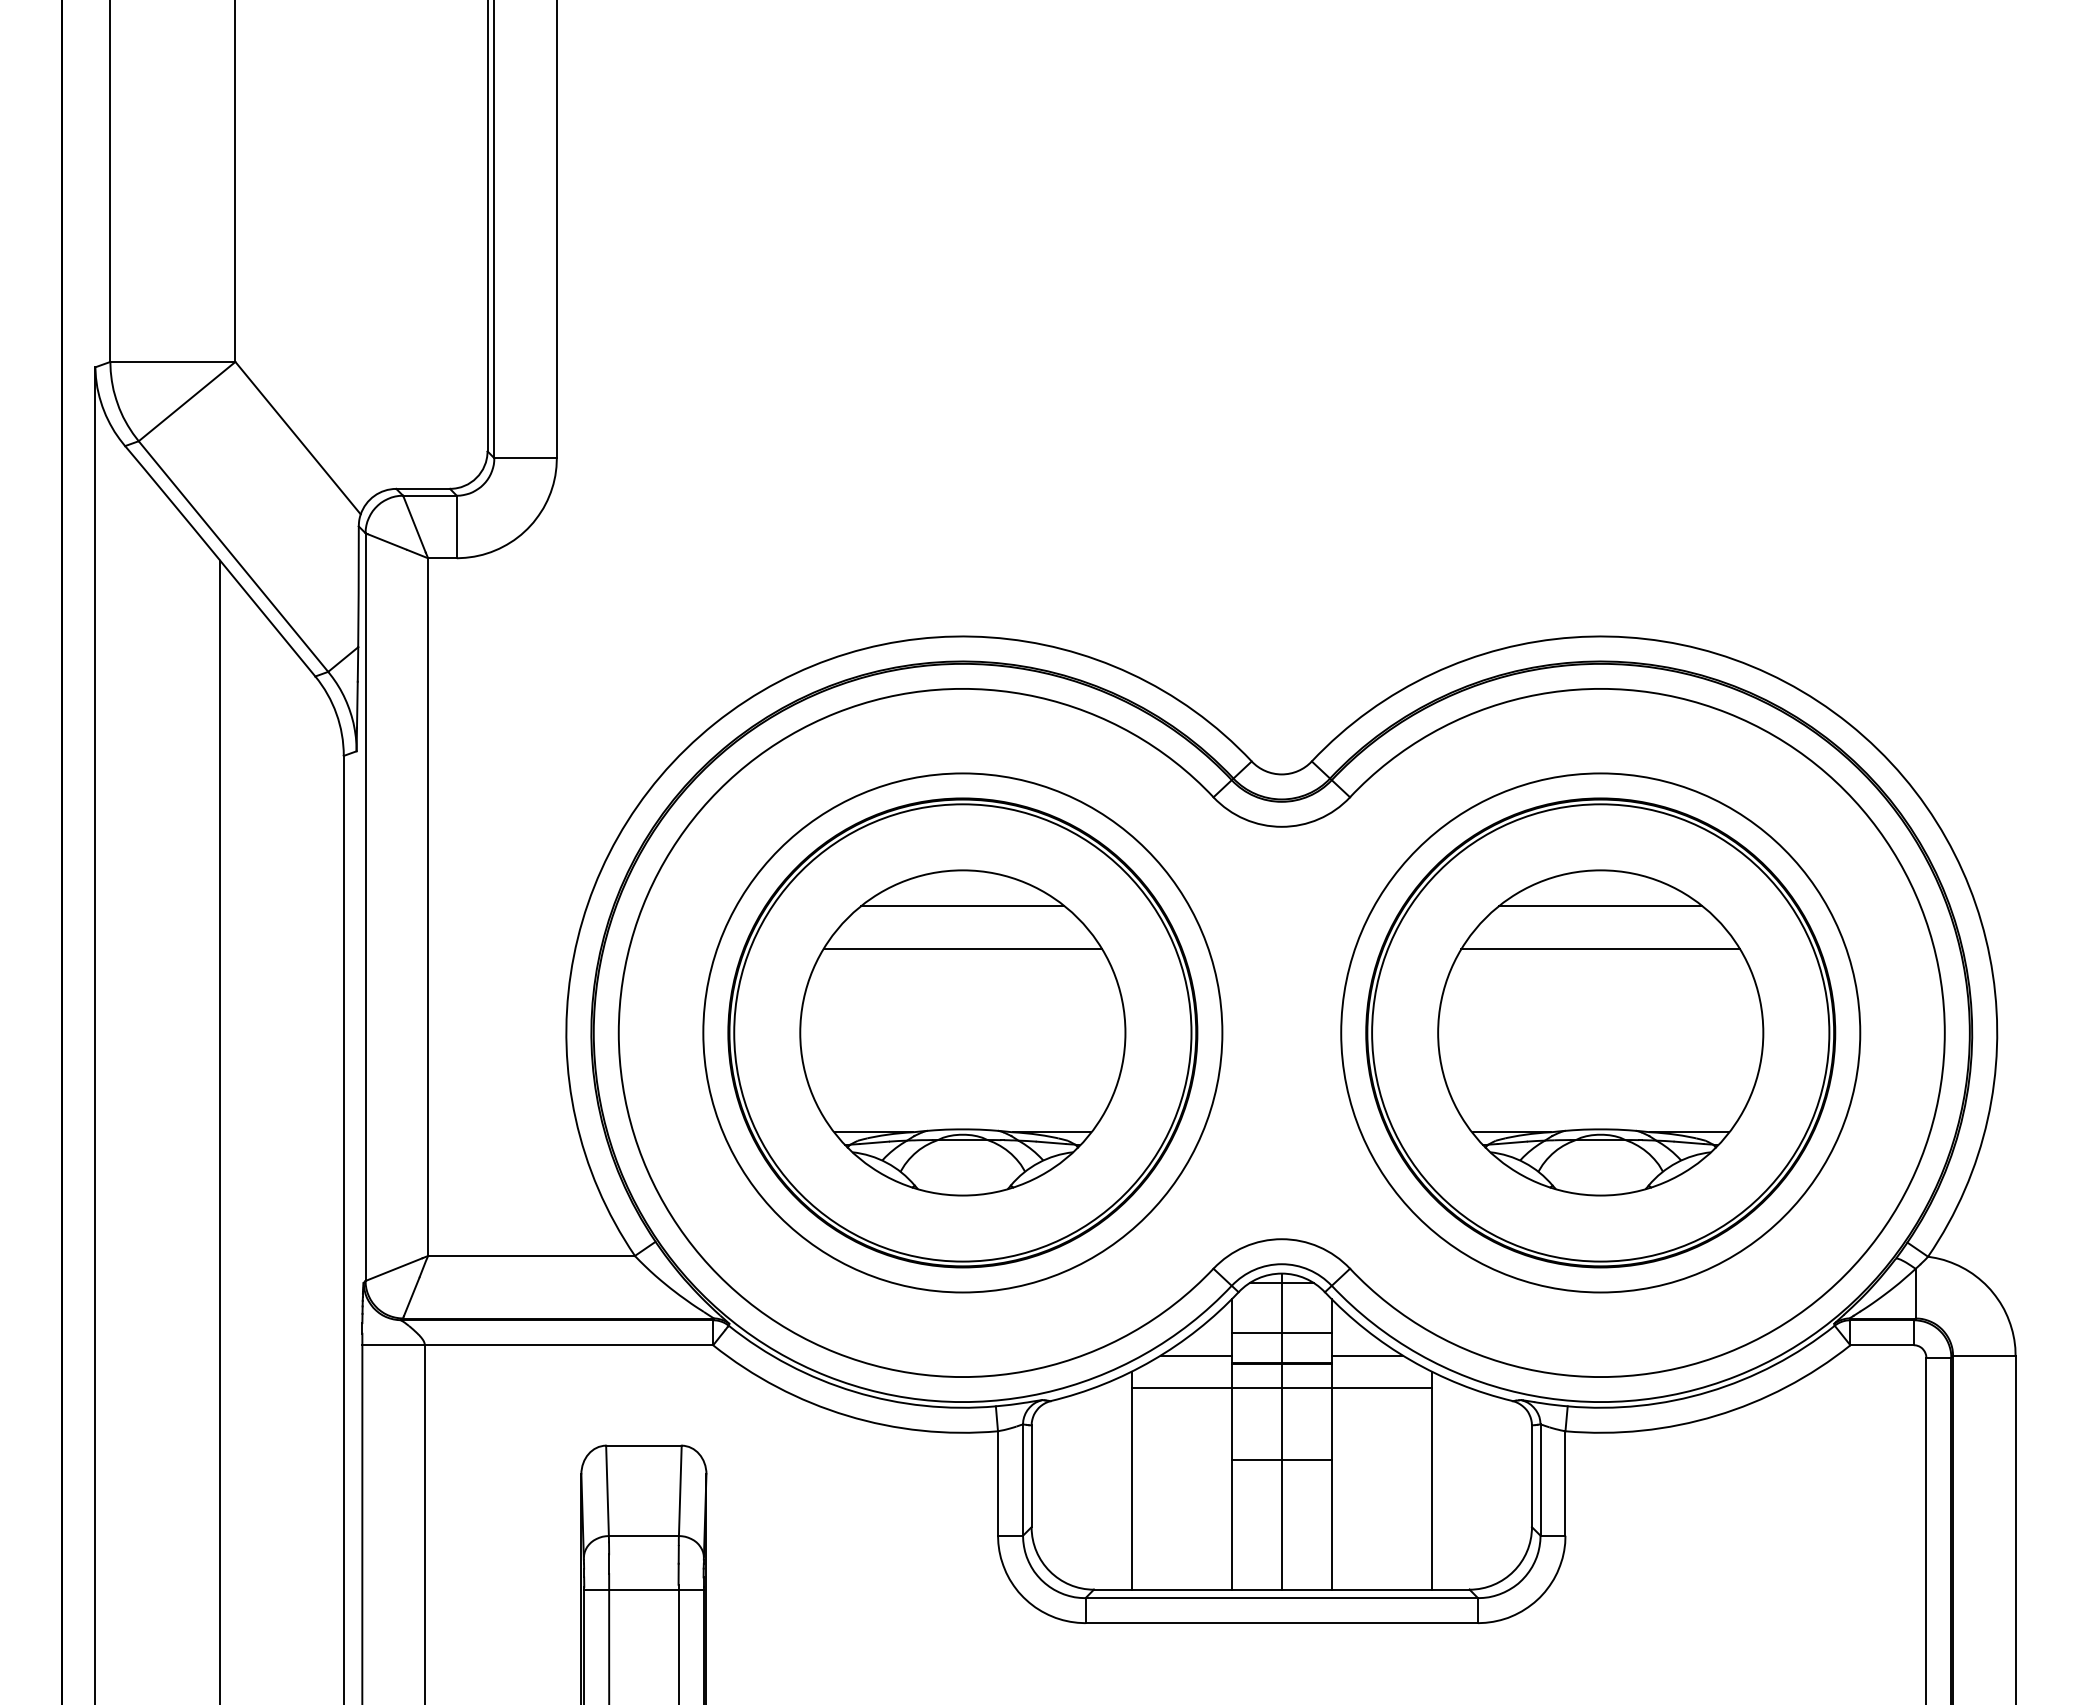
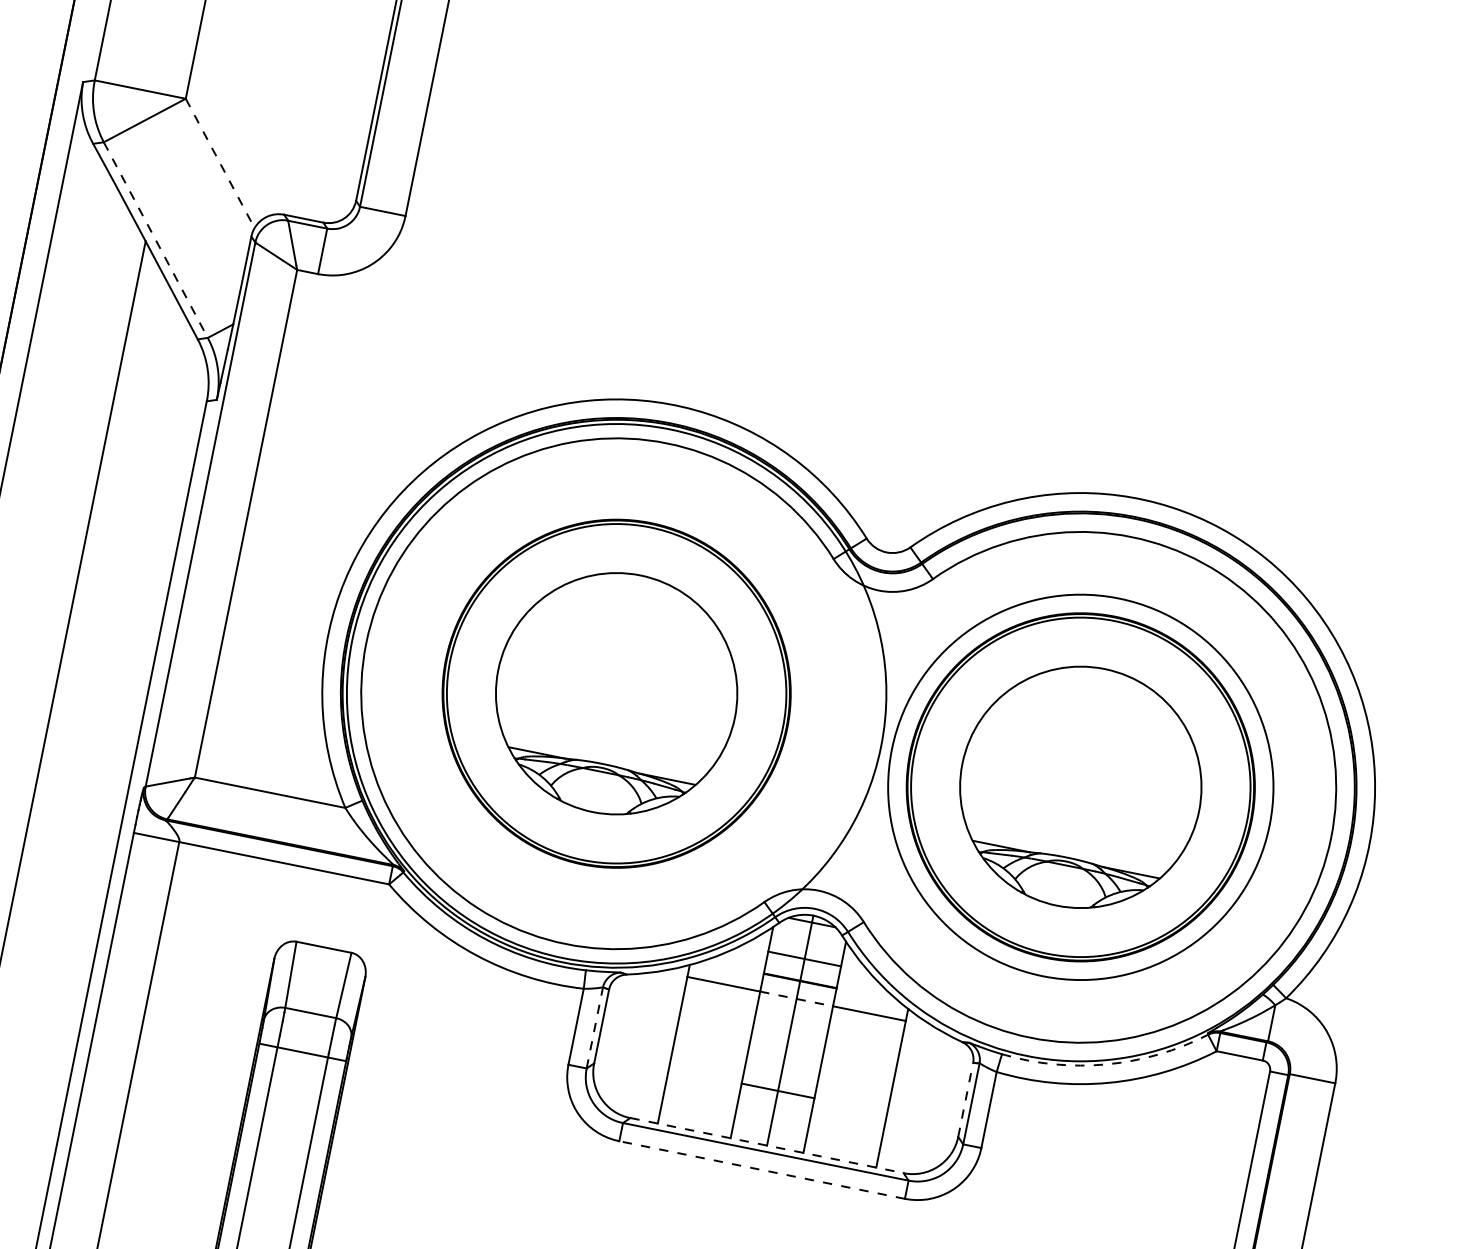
line: (298, 438) -> (220, 163), solid -> dashed
line: (233, 556) -> (155, 240), solid -> dashed
line: (962, 906) -> (634, 601), removed
line: (1600, 906) -> (1099, 695), removed
line: (962, 949) -> (628, 632), removed
line: (1600, 949) -> (1092, 726), removed
circle: (962, 1032) -> (616, 693), size x1.4
line: (1195, 1355) -> (738, 962), removed
line: (1366, 1355) -> (863, 987), removed
line: (1282, 1388) -> (797, 999), solid -> dashed
arc: (1709, 1391) -> (1107, 1064), solid -> dashed
line: (1281, 1460) -> (777, 1090), moved
line: (1531, 1476) -> (965, 1099), solid -> dashed
line: (1023, 1480) -> (595, 1028), solid -> dashed
line: (1281, 1589) -> (766, 1145), solid -> dashed
line: (1281, 1623) -> (761, 1170), solid -> dashed

